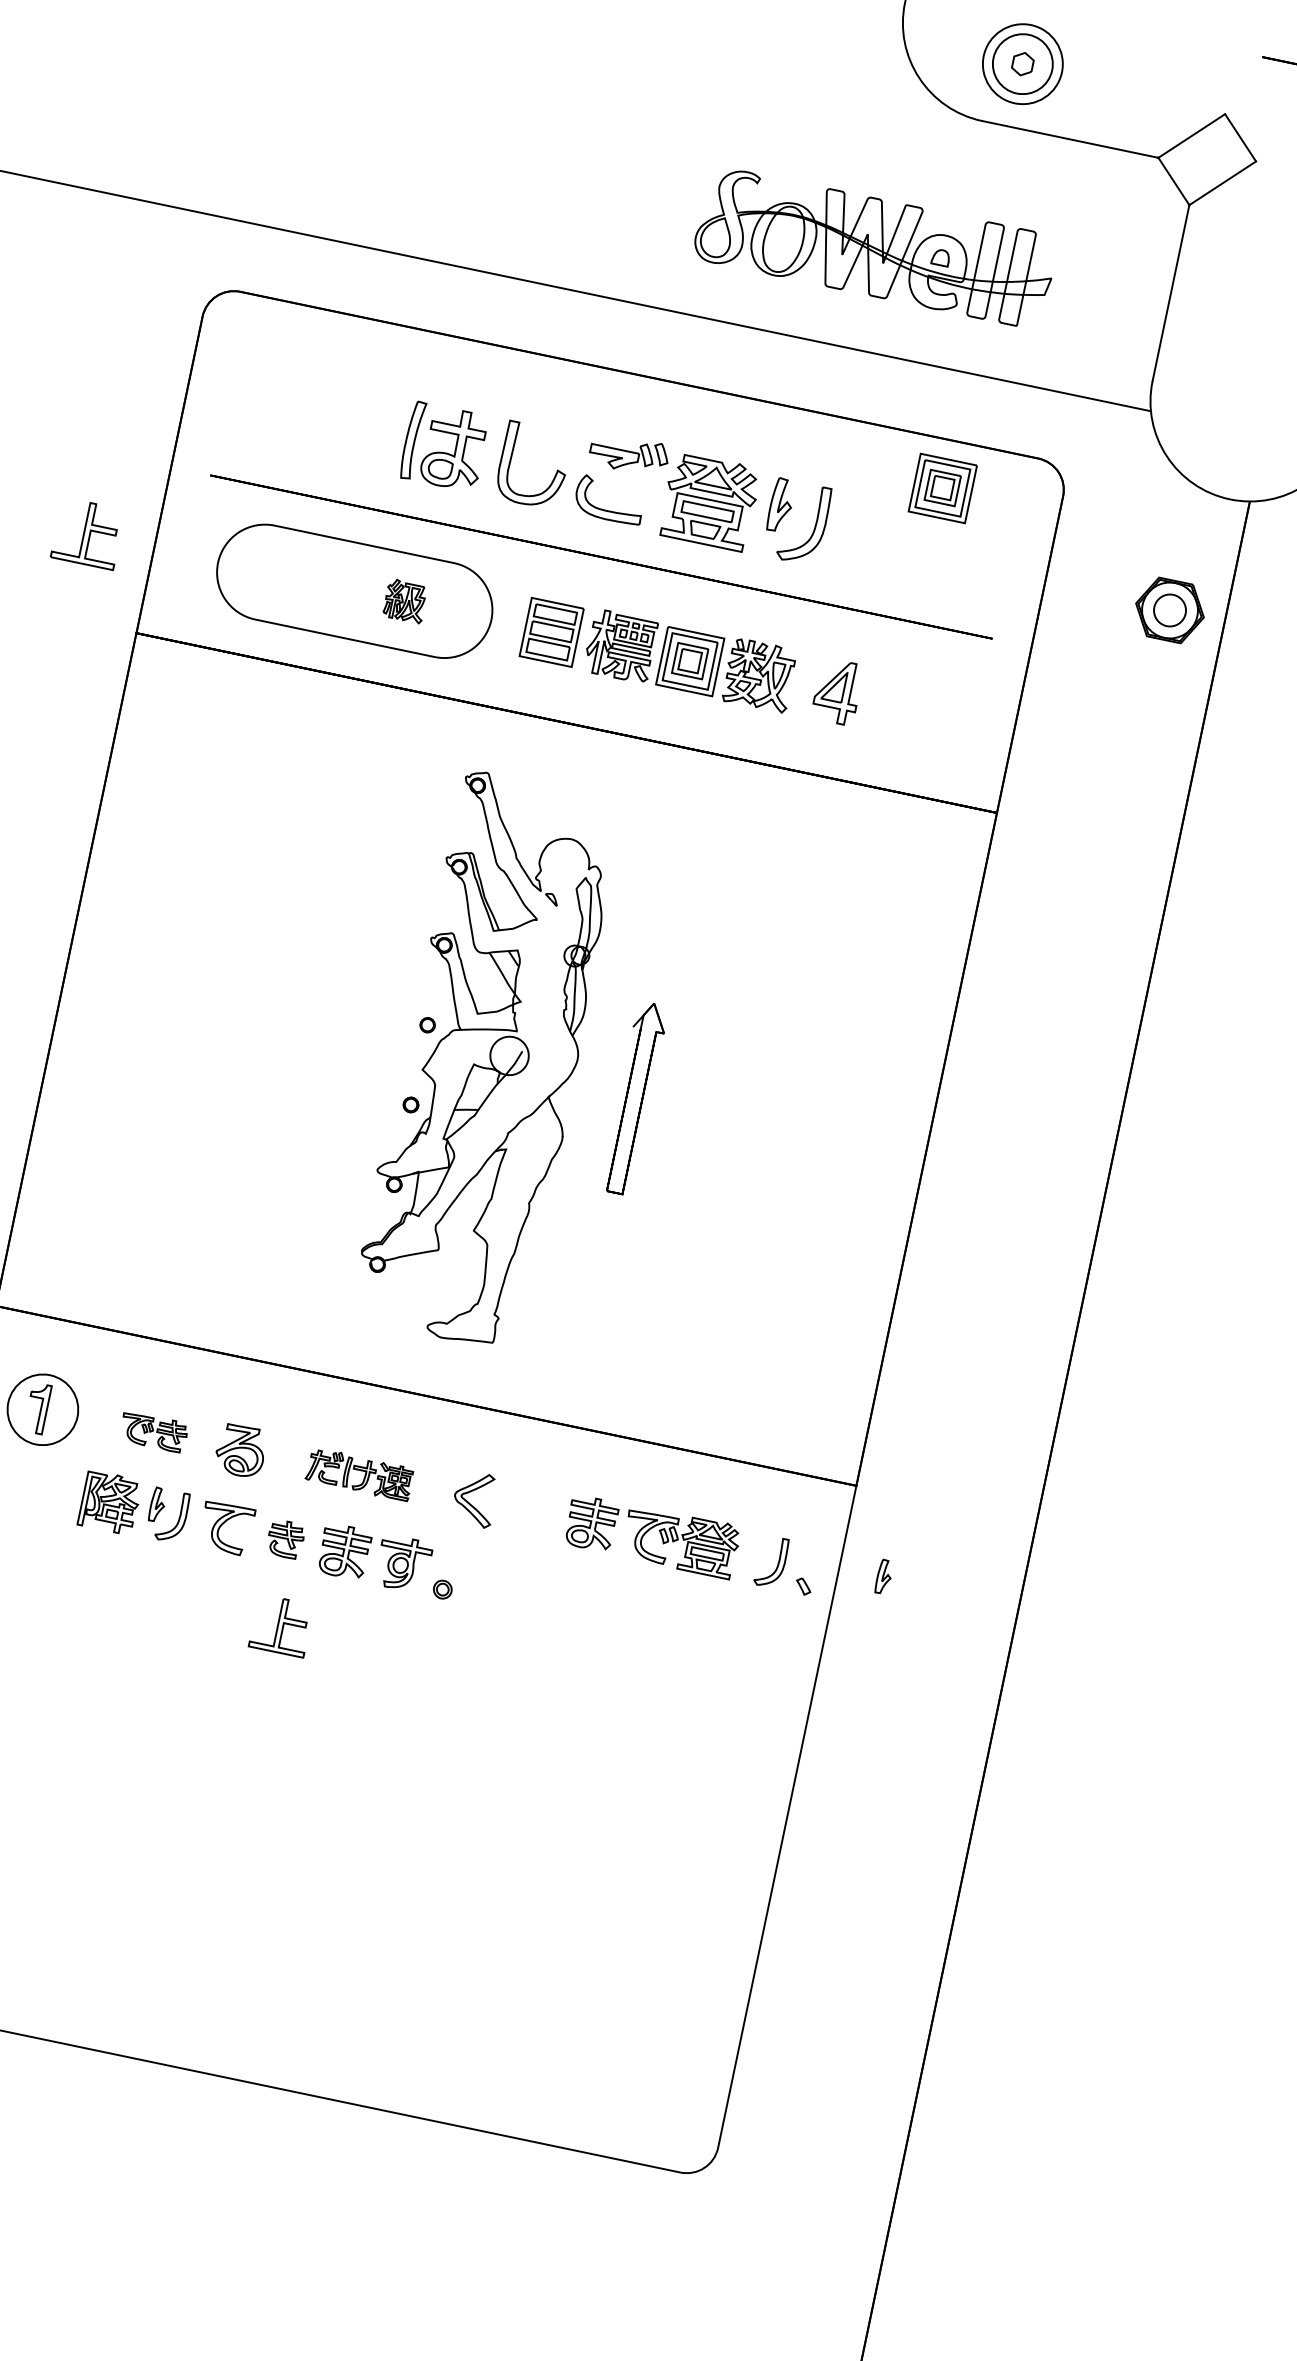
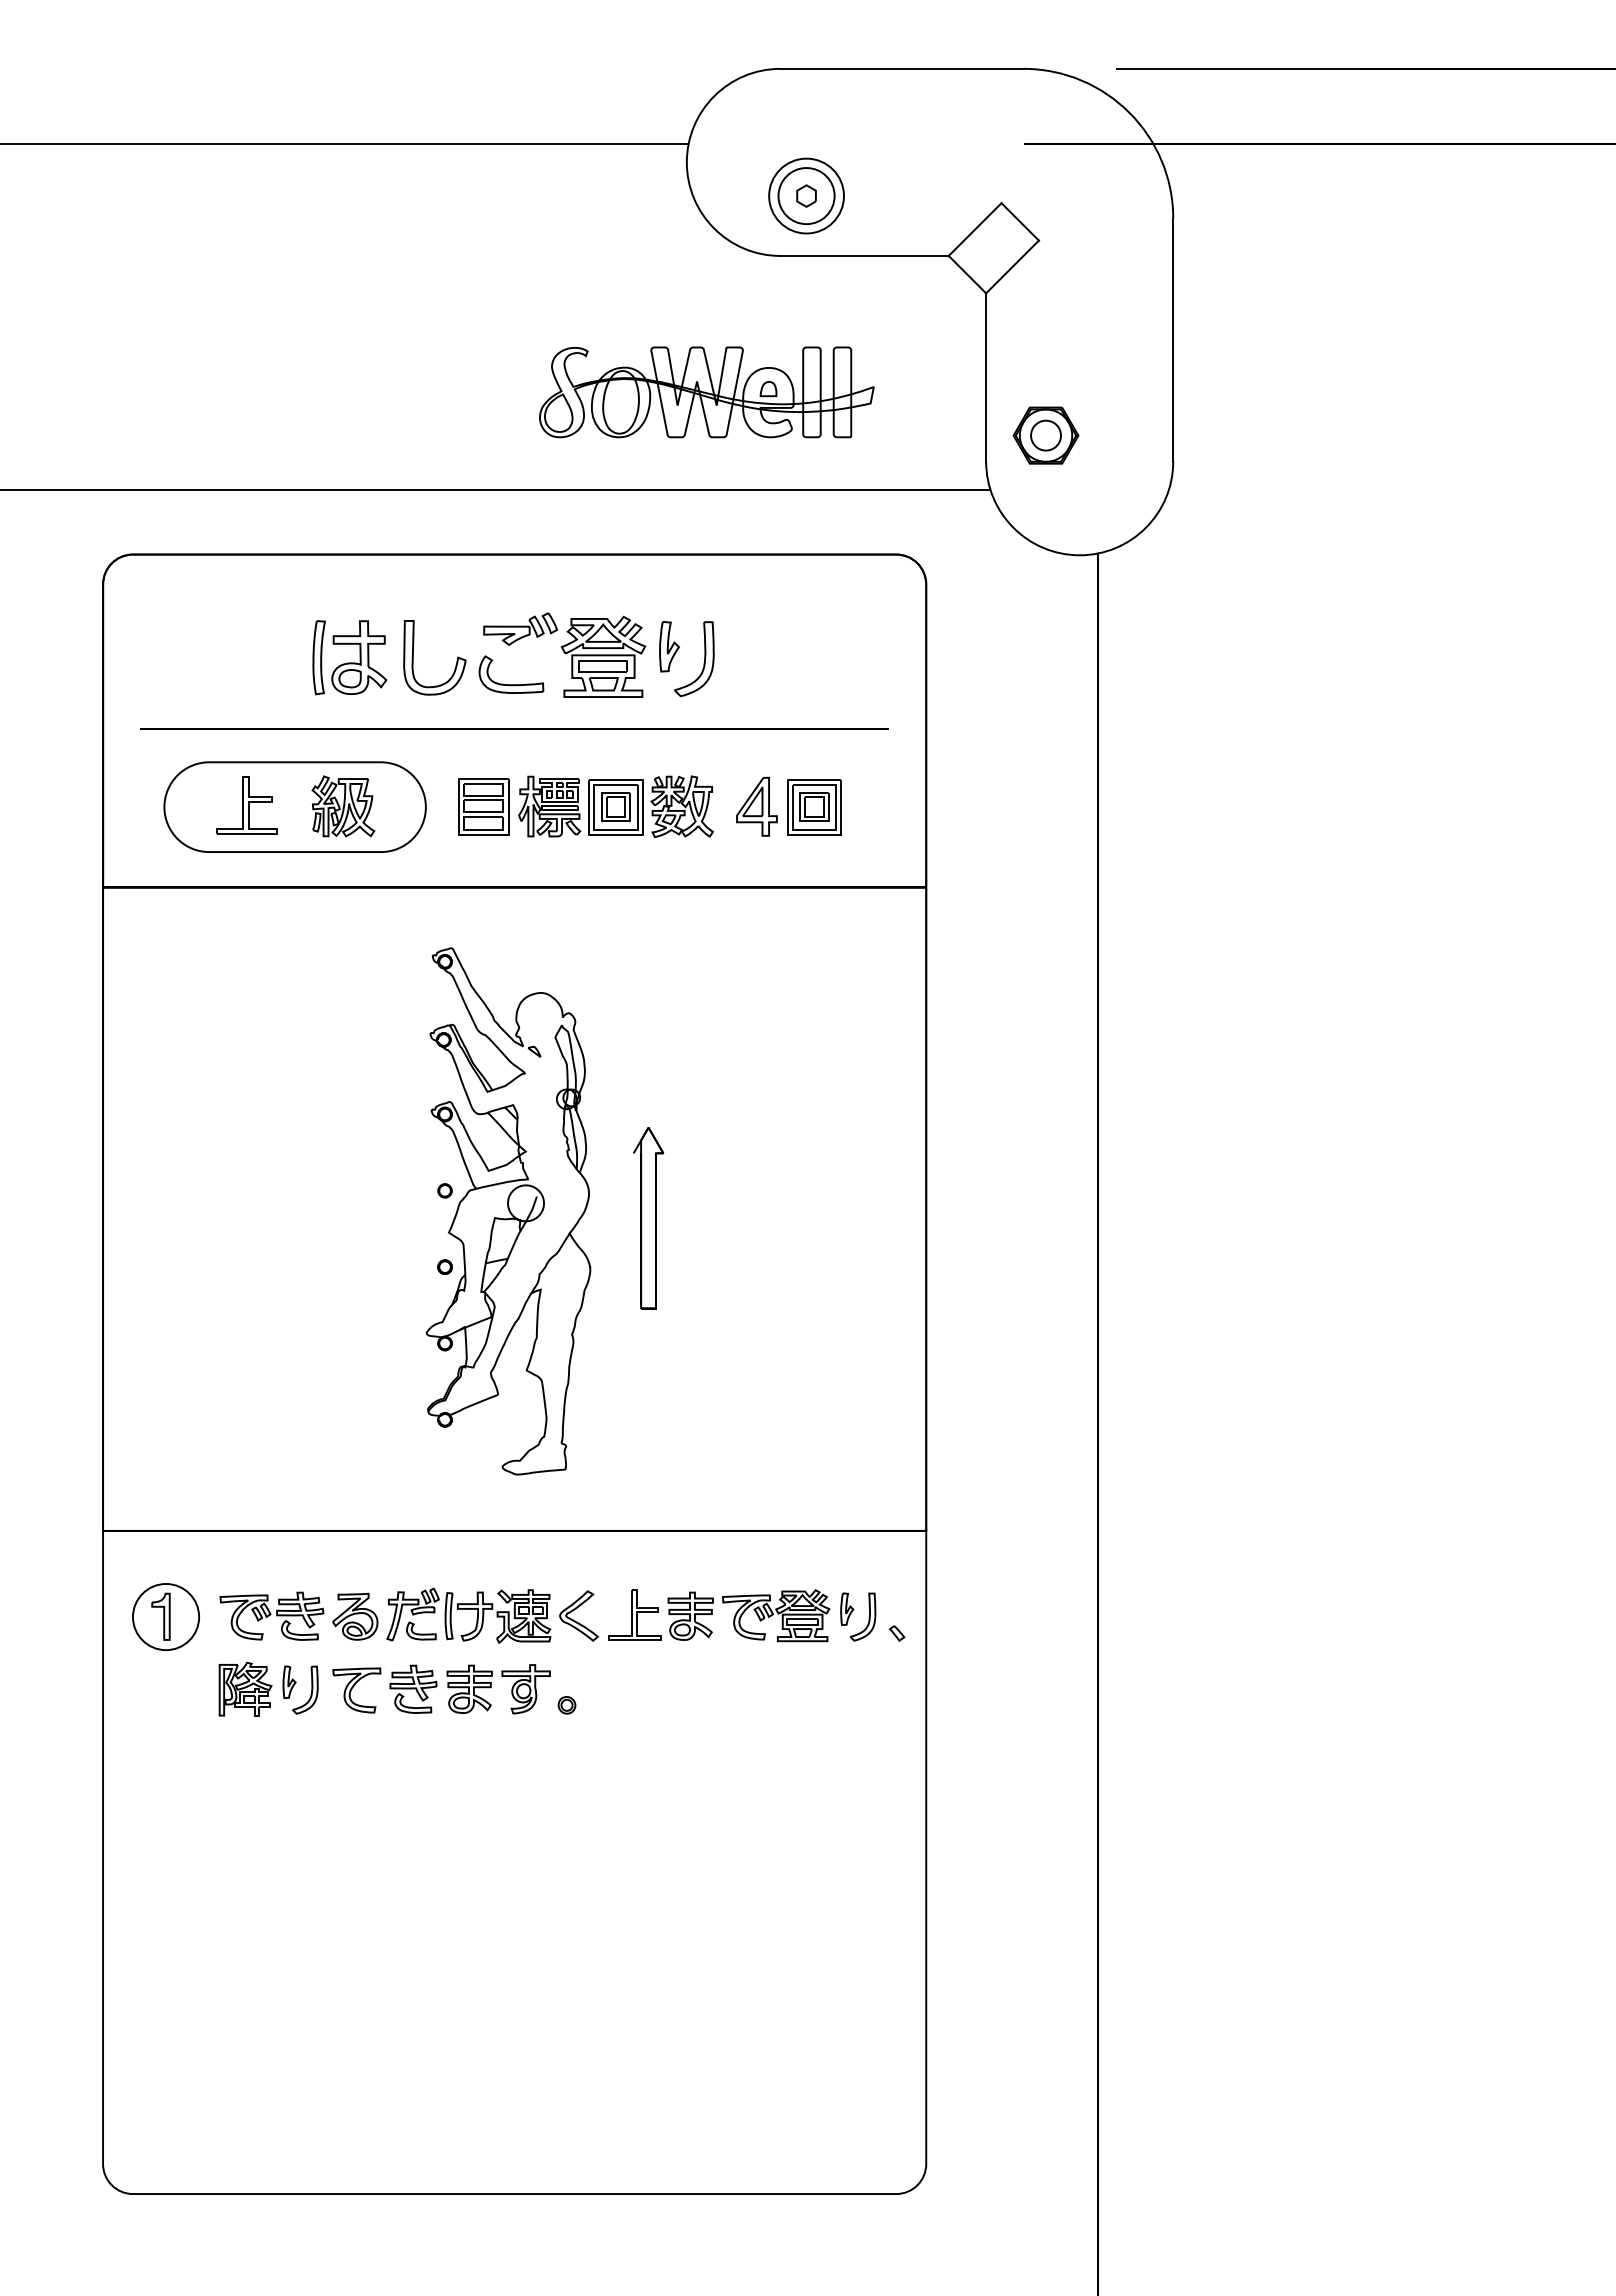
part: (942, 488) -> (814, 807), moved
part: (87, 533) -> (246, 805), moved
part: (405, 601) -> (343, 806), size x1.67
part: (1169, 610) -> (1045, 435), moved
part: (153, 1431) -> (271, 1615), size x1.67
part: (359, 1474) -> (468, 1615), size x1.67
part: (285, 1538) -> (413, 1688), size x1.43
part: (884, 1576) -> (847, 1608), moved
part: (281, 1624) -> (634, 1614), moved

